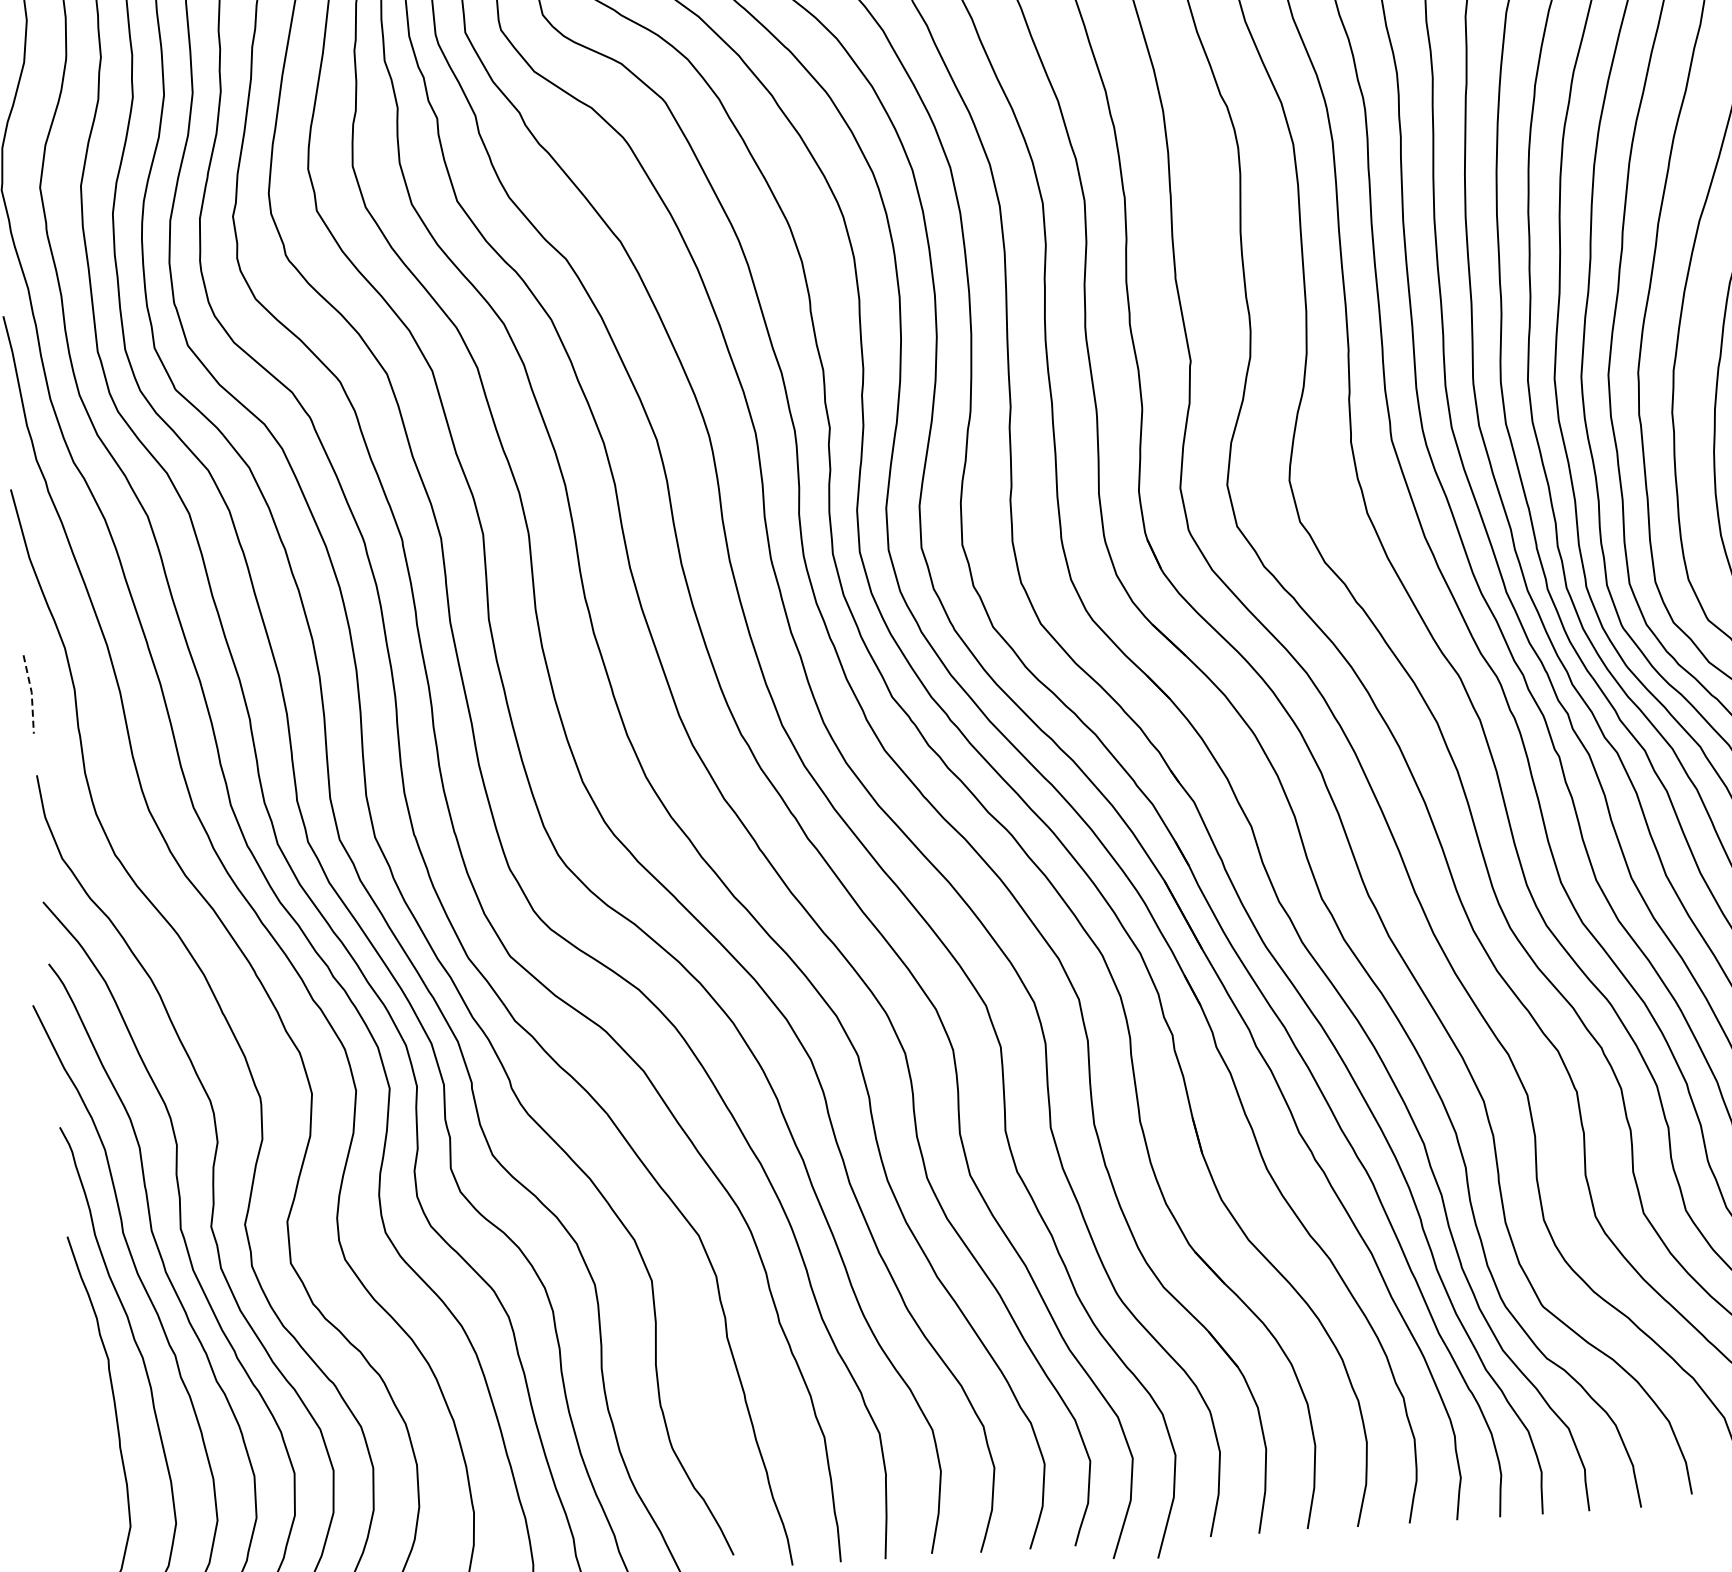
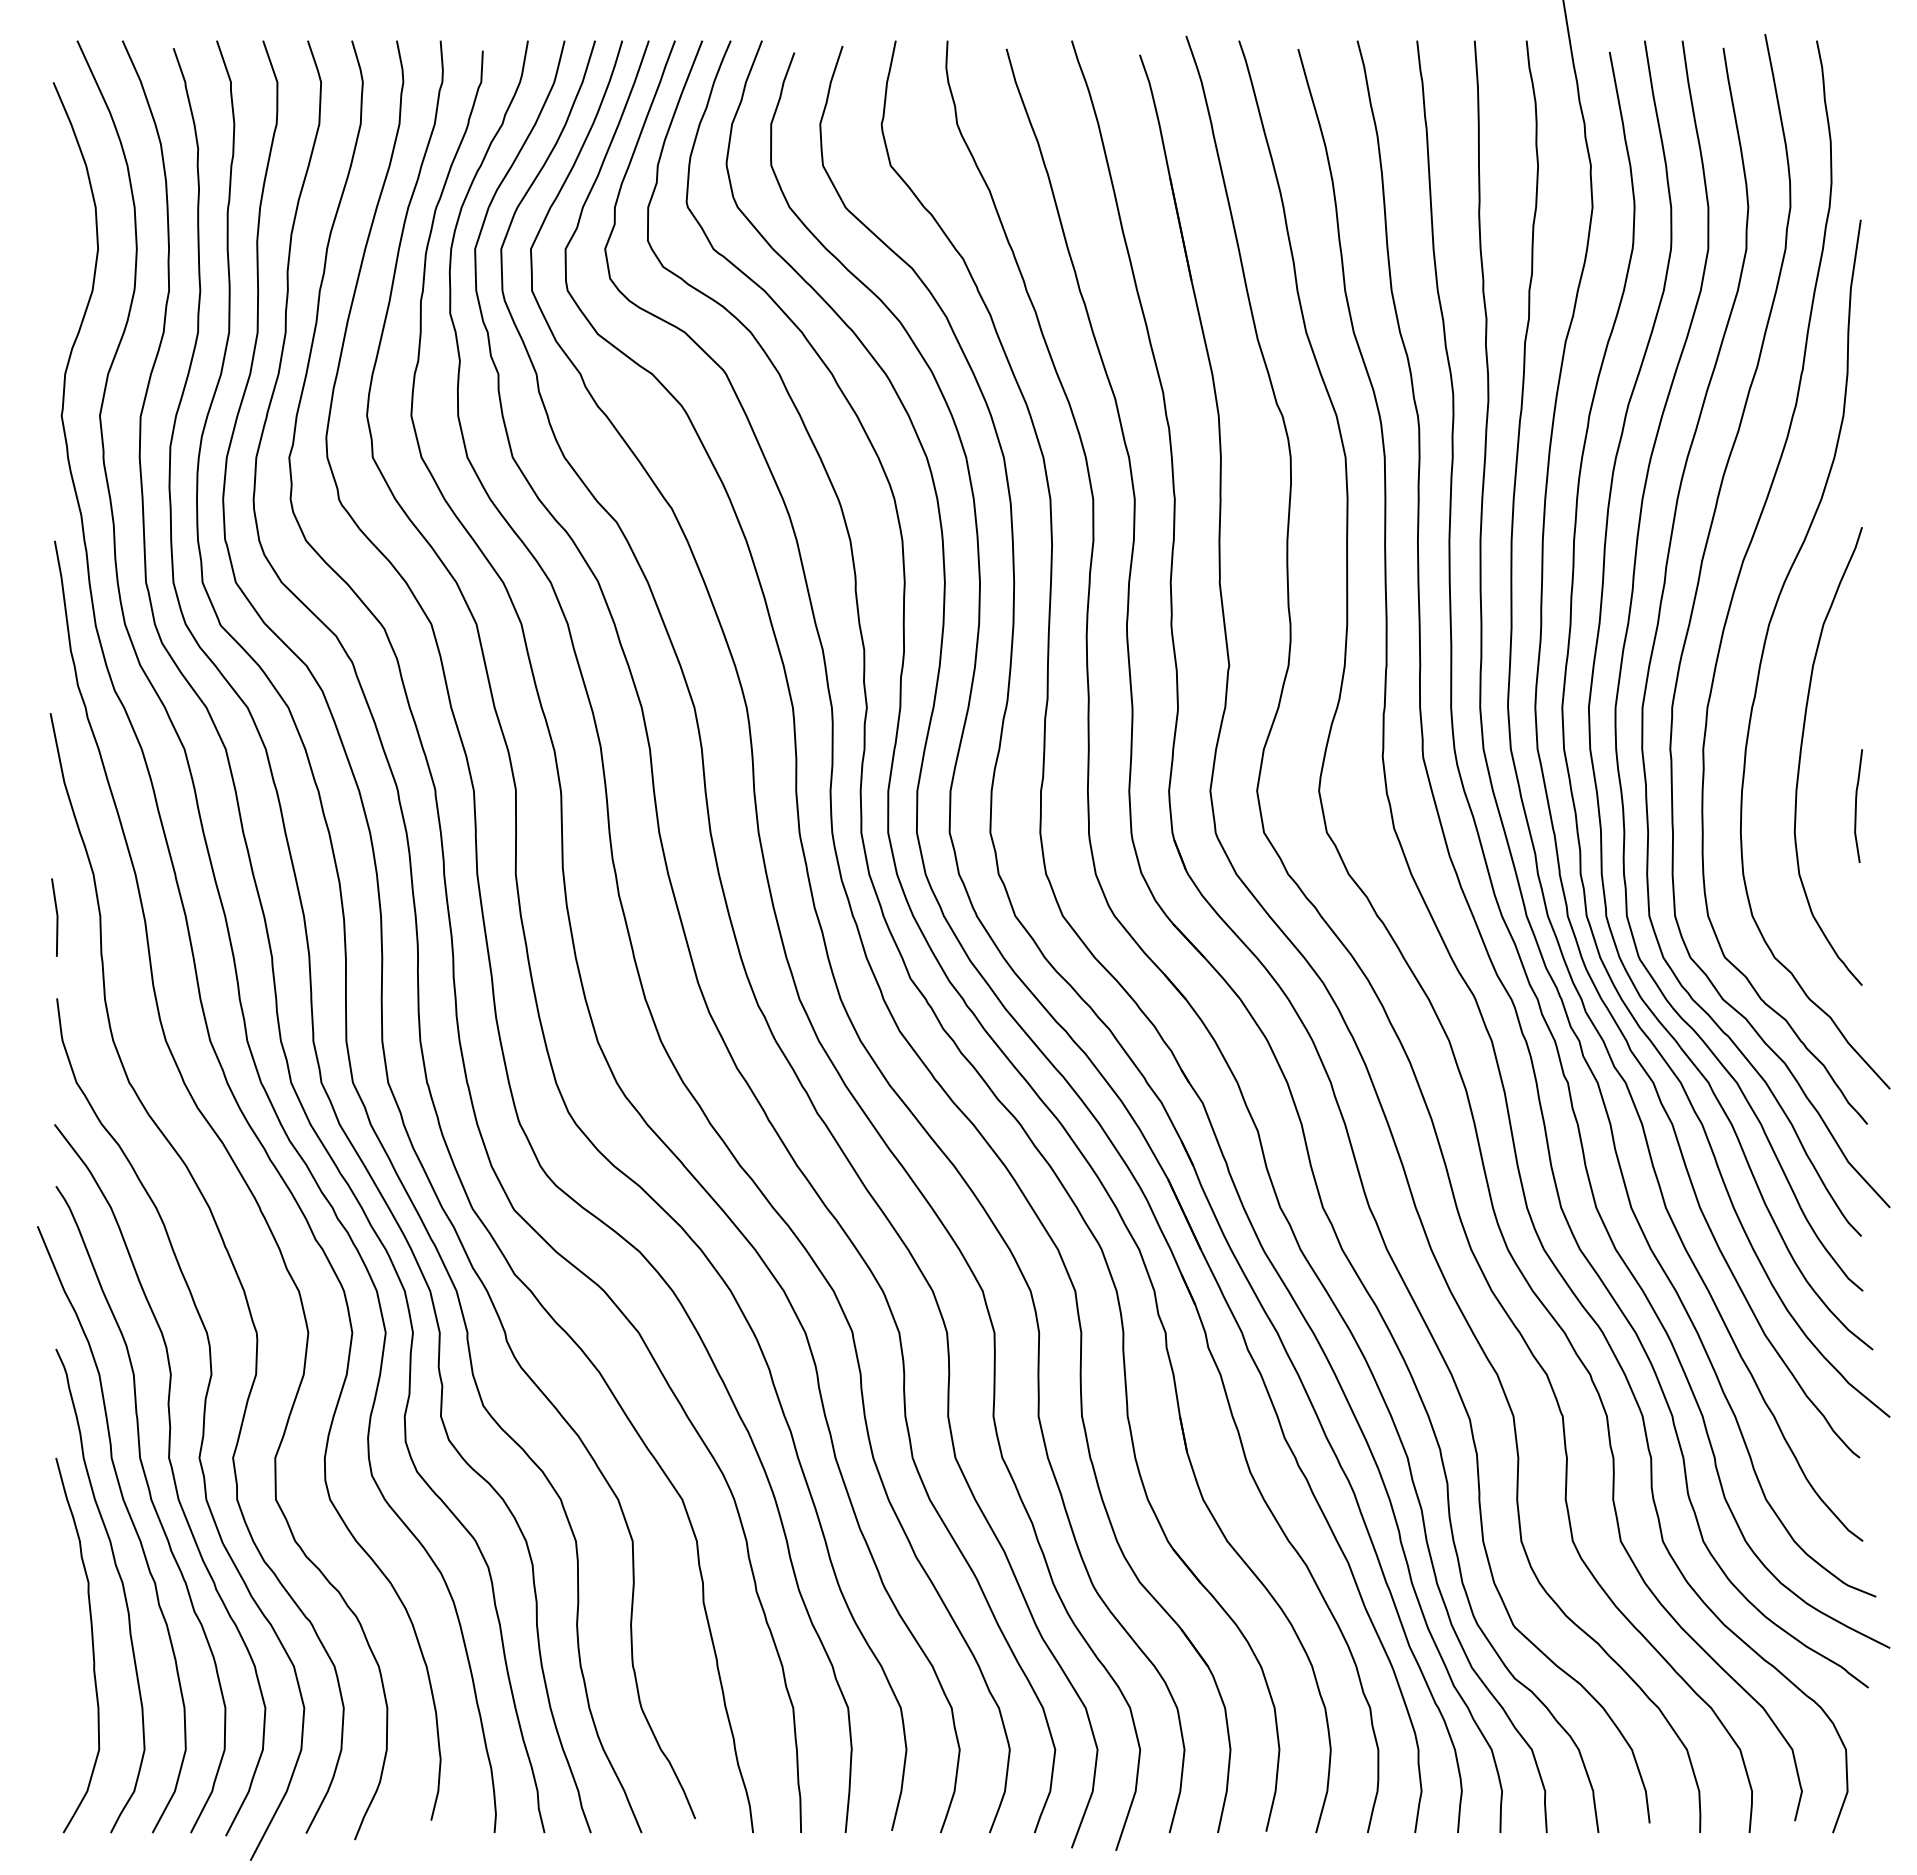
line: (31, 694) -> (57, 917), dashed -> solid

